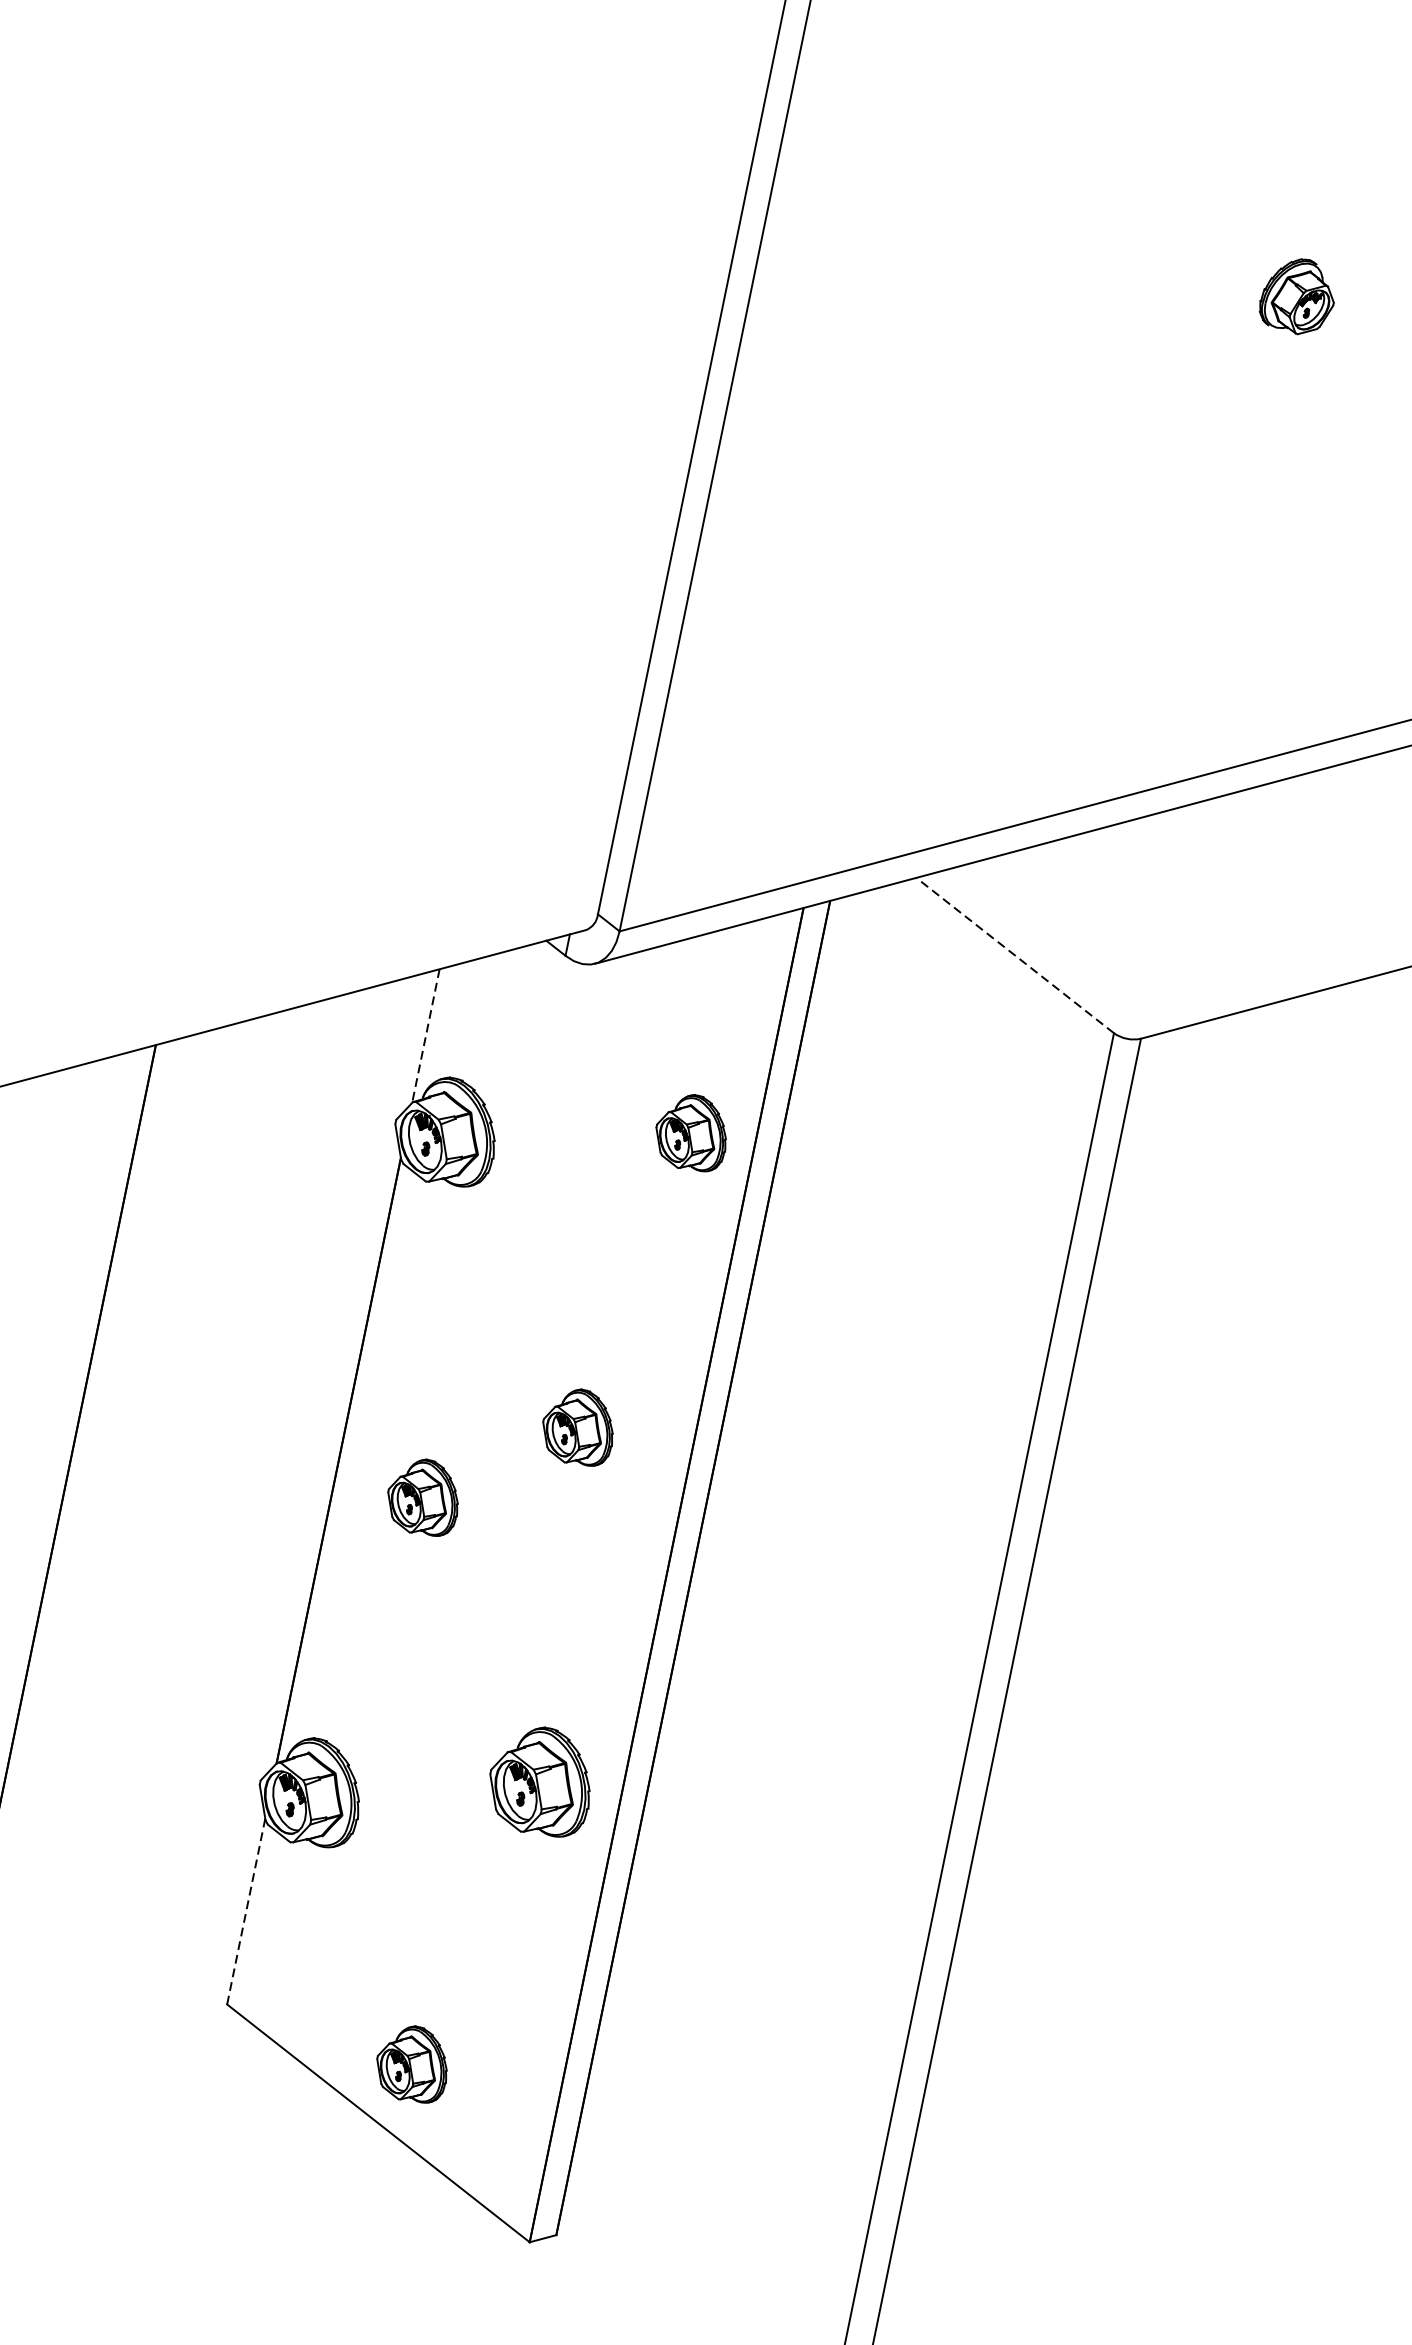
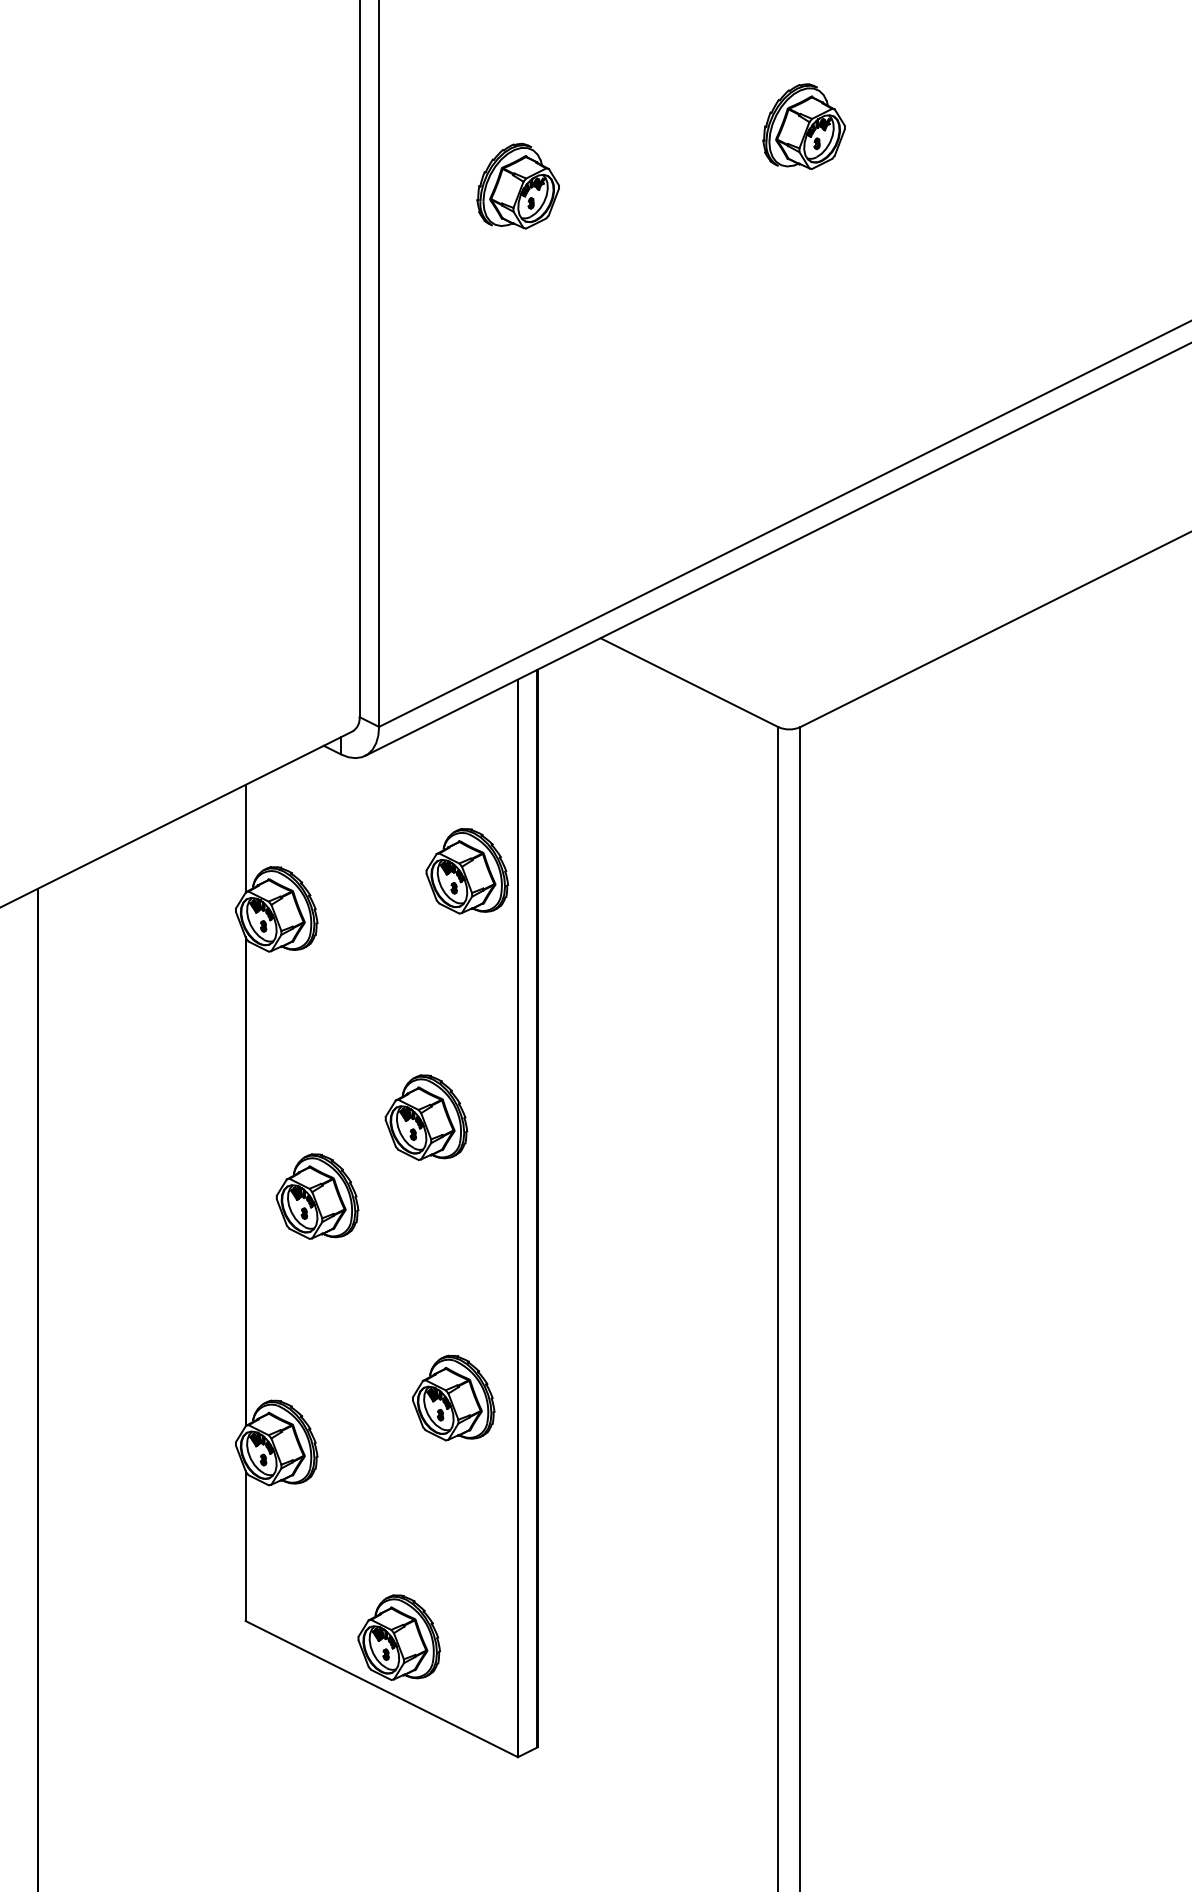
part: (1297, 295) -> (803, 126), size x1.43
part: (928, 296) -> (517, 185), added
line: (1015, 955) -> (689, 682), dashed -> solid
line: (425, 1035) -> (245, 838), dashed -> solid
part: (692, 1132) -> (467, 871), size x1.43
part: (579, 1427) -> (426, 1117), size x1.43
part: (424, 1497) -> (317, 1196), size x1.43
line: (245, 1912) -> (245, 1546), dashed -> solid
part: (412, 2063) -> (398, 1637), size x1.43

